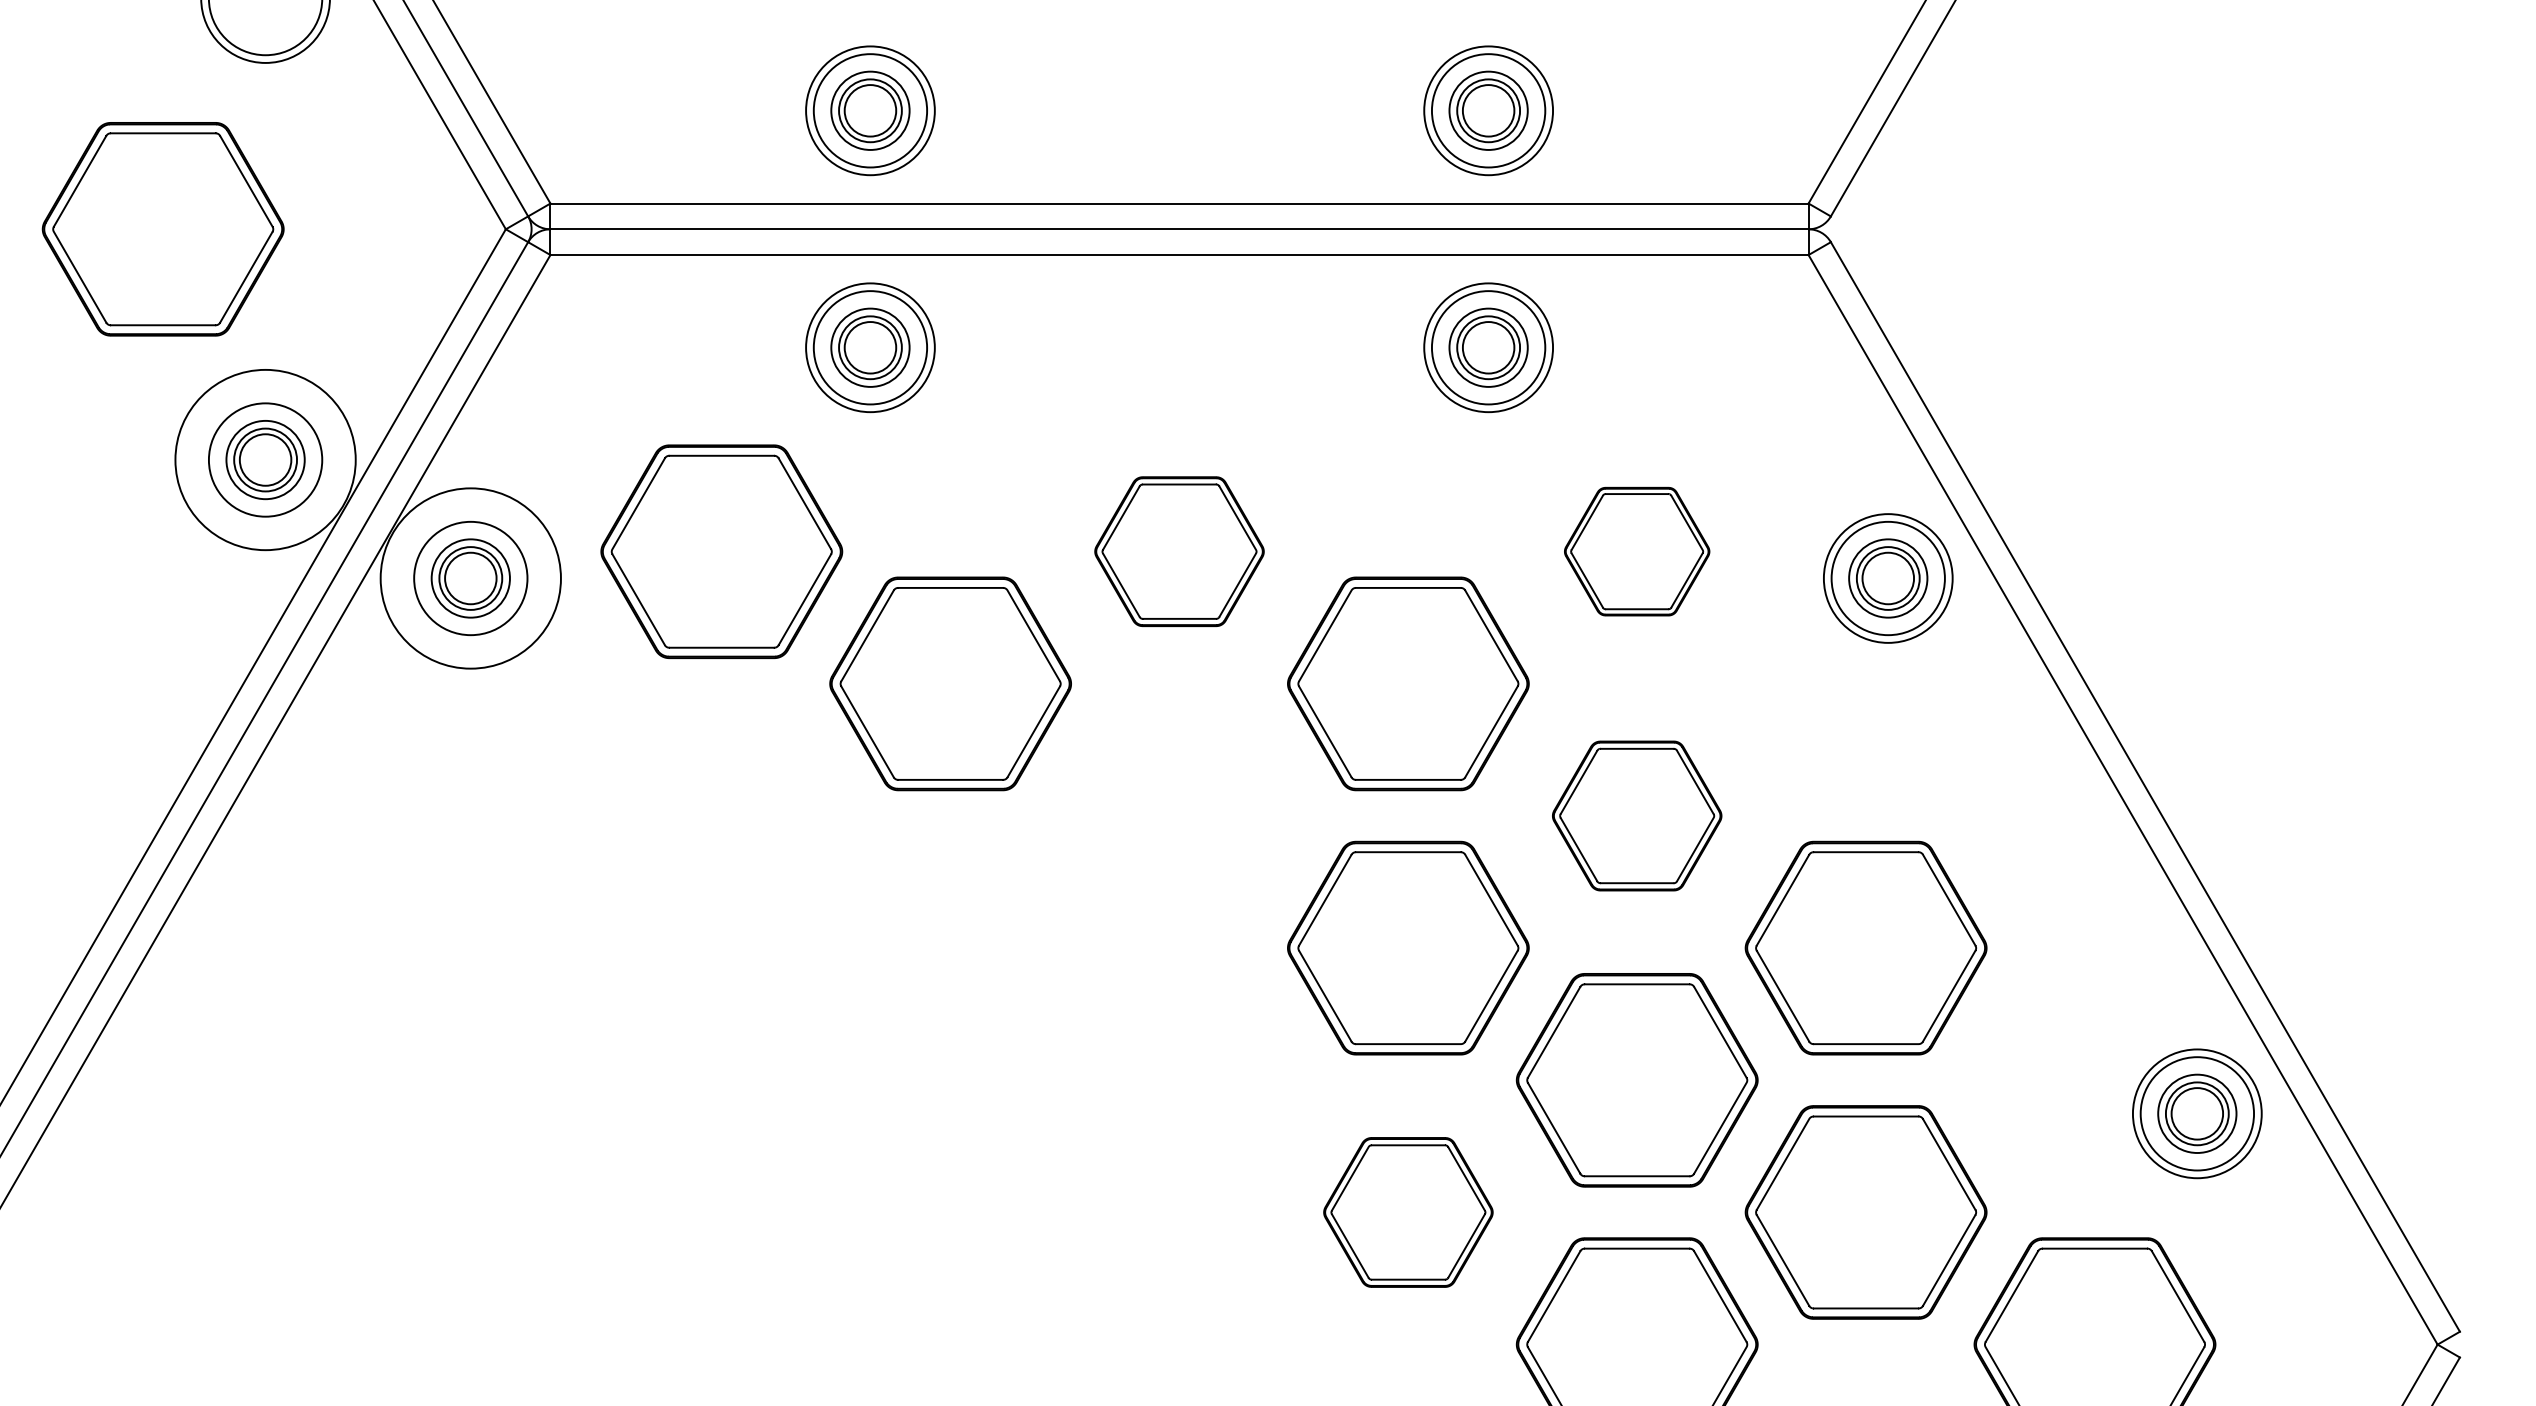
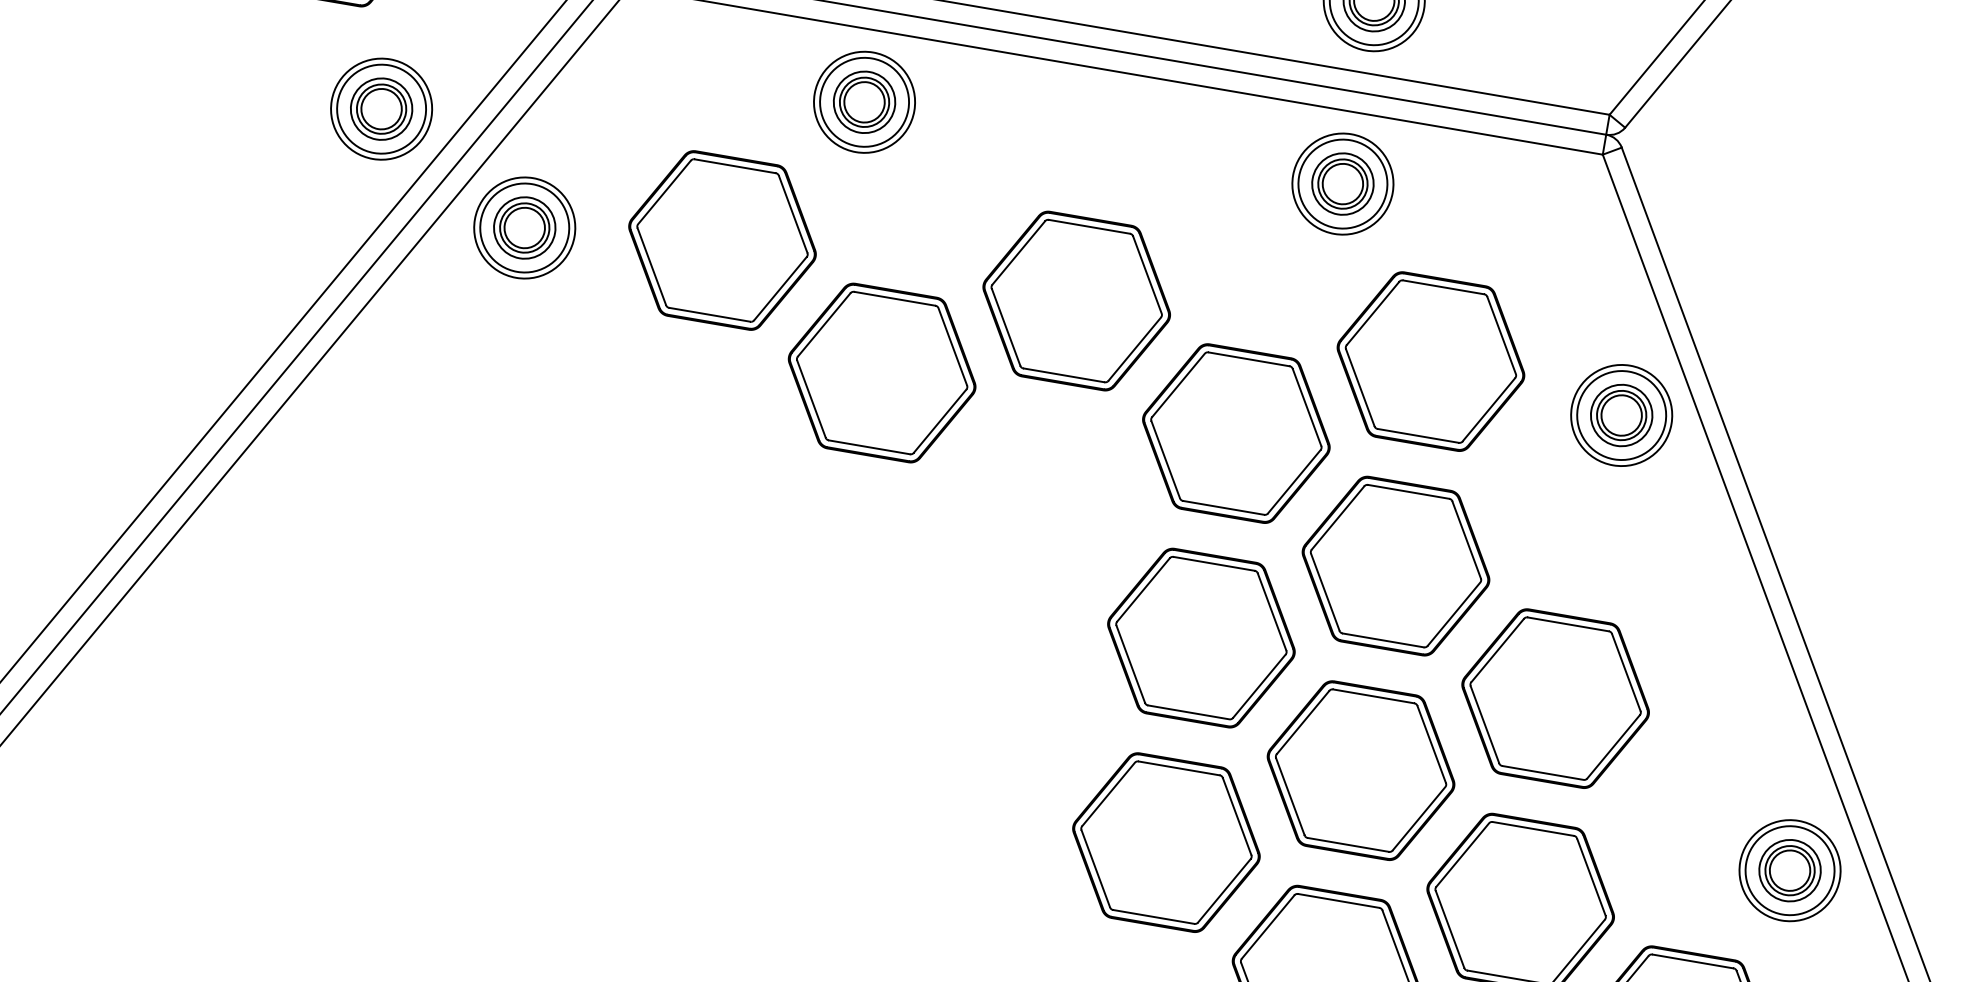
circle: (265, 459) -> (381, 108), size x0.71
part: (1179, 551) -> (1076, 300), size x1.43
part: (1636, 551) -> (1430, 361), size x1.67
circle: (470, 578) -> (524, 227), size x0.71
part: (1636, 815) -> (1395, 565), size x1.43
part: (1408, 1212) -> (1166, 842), size x1.43

